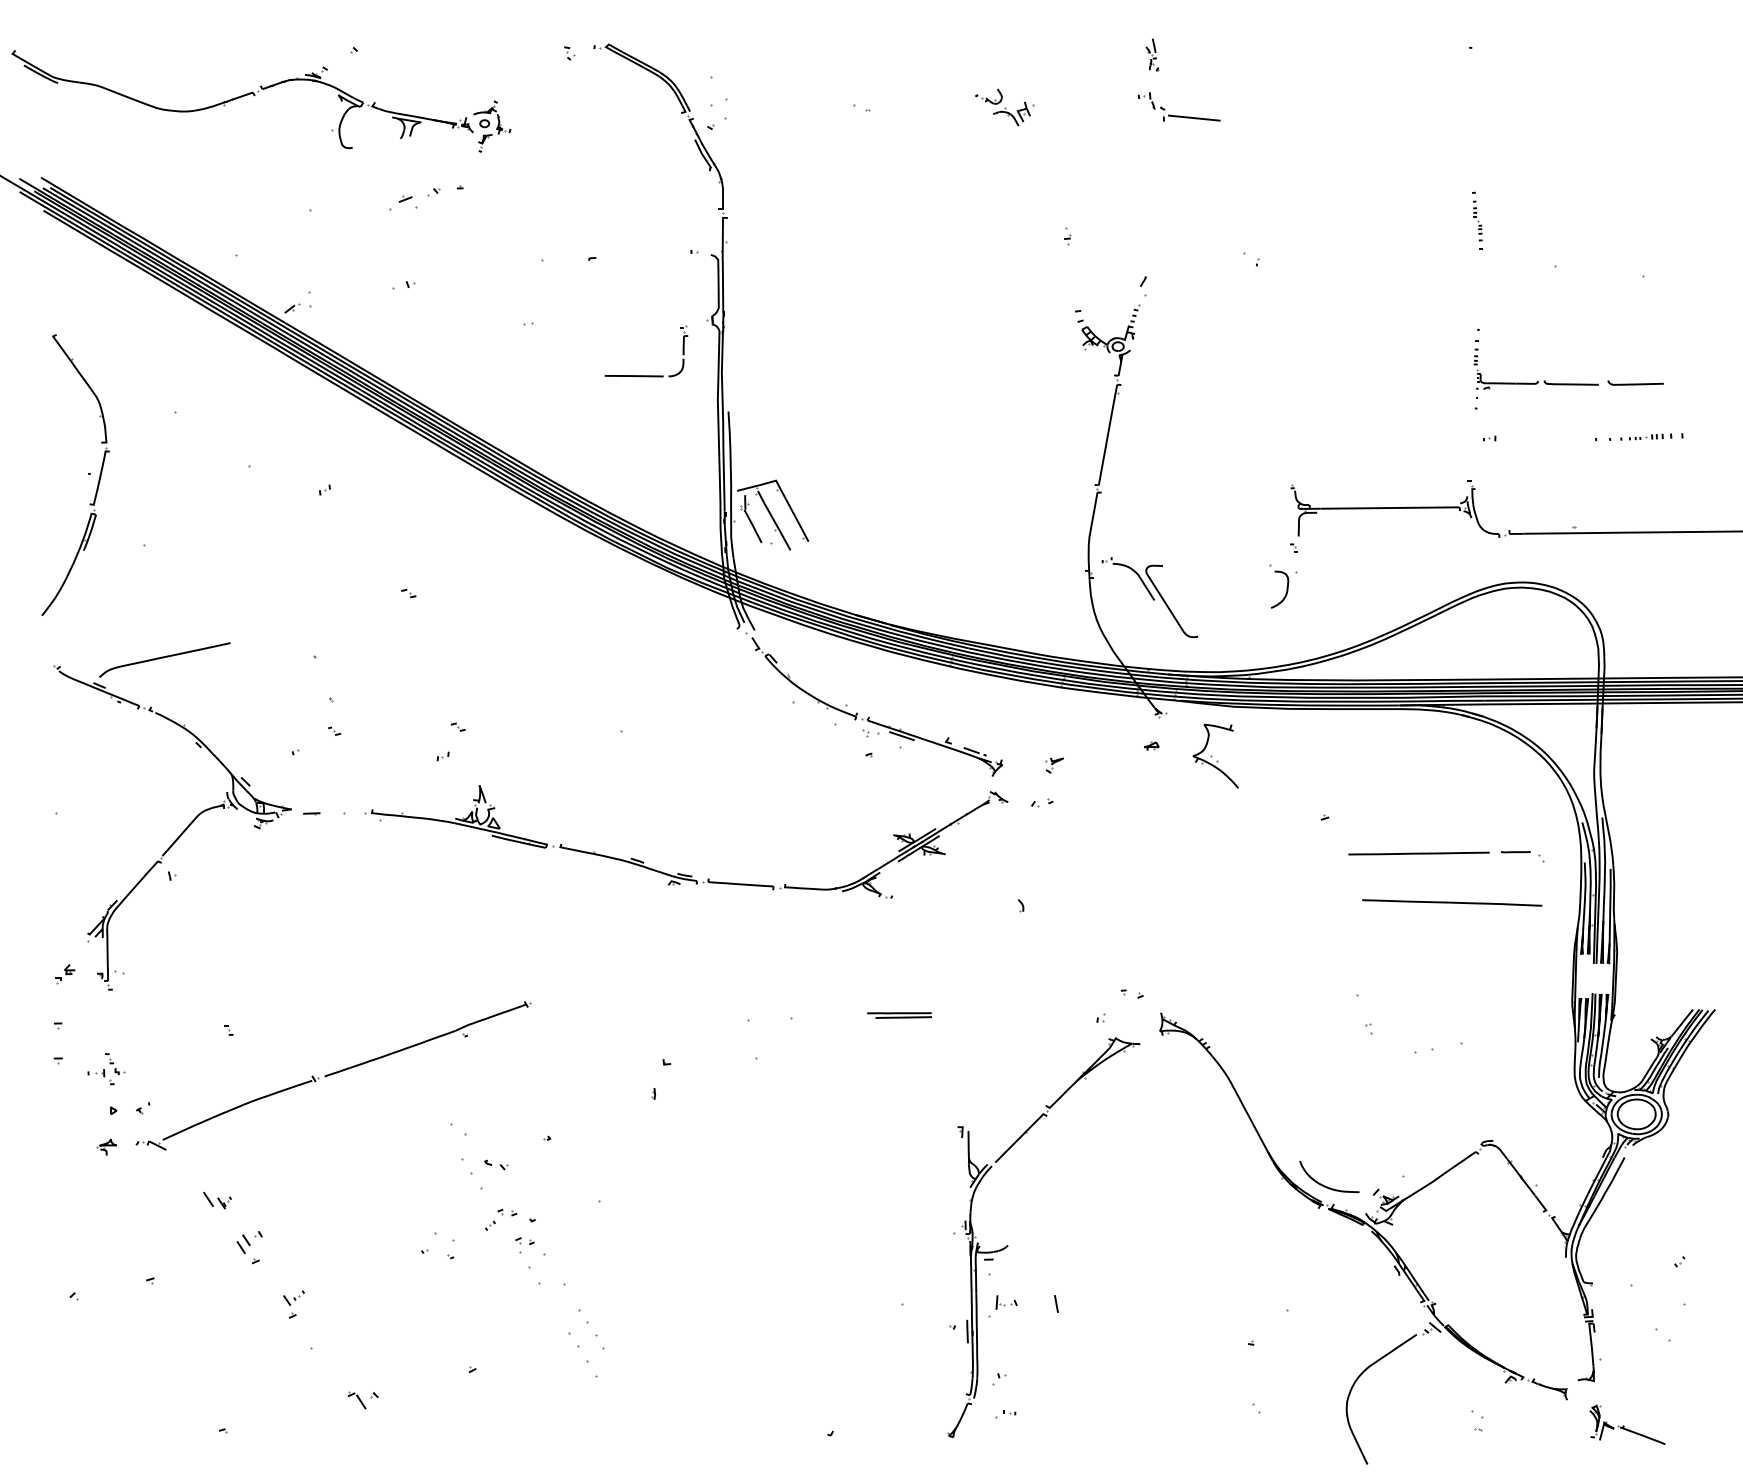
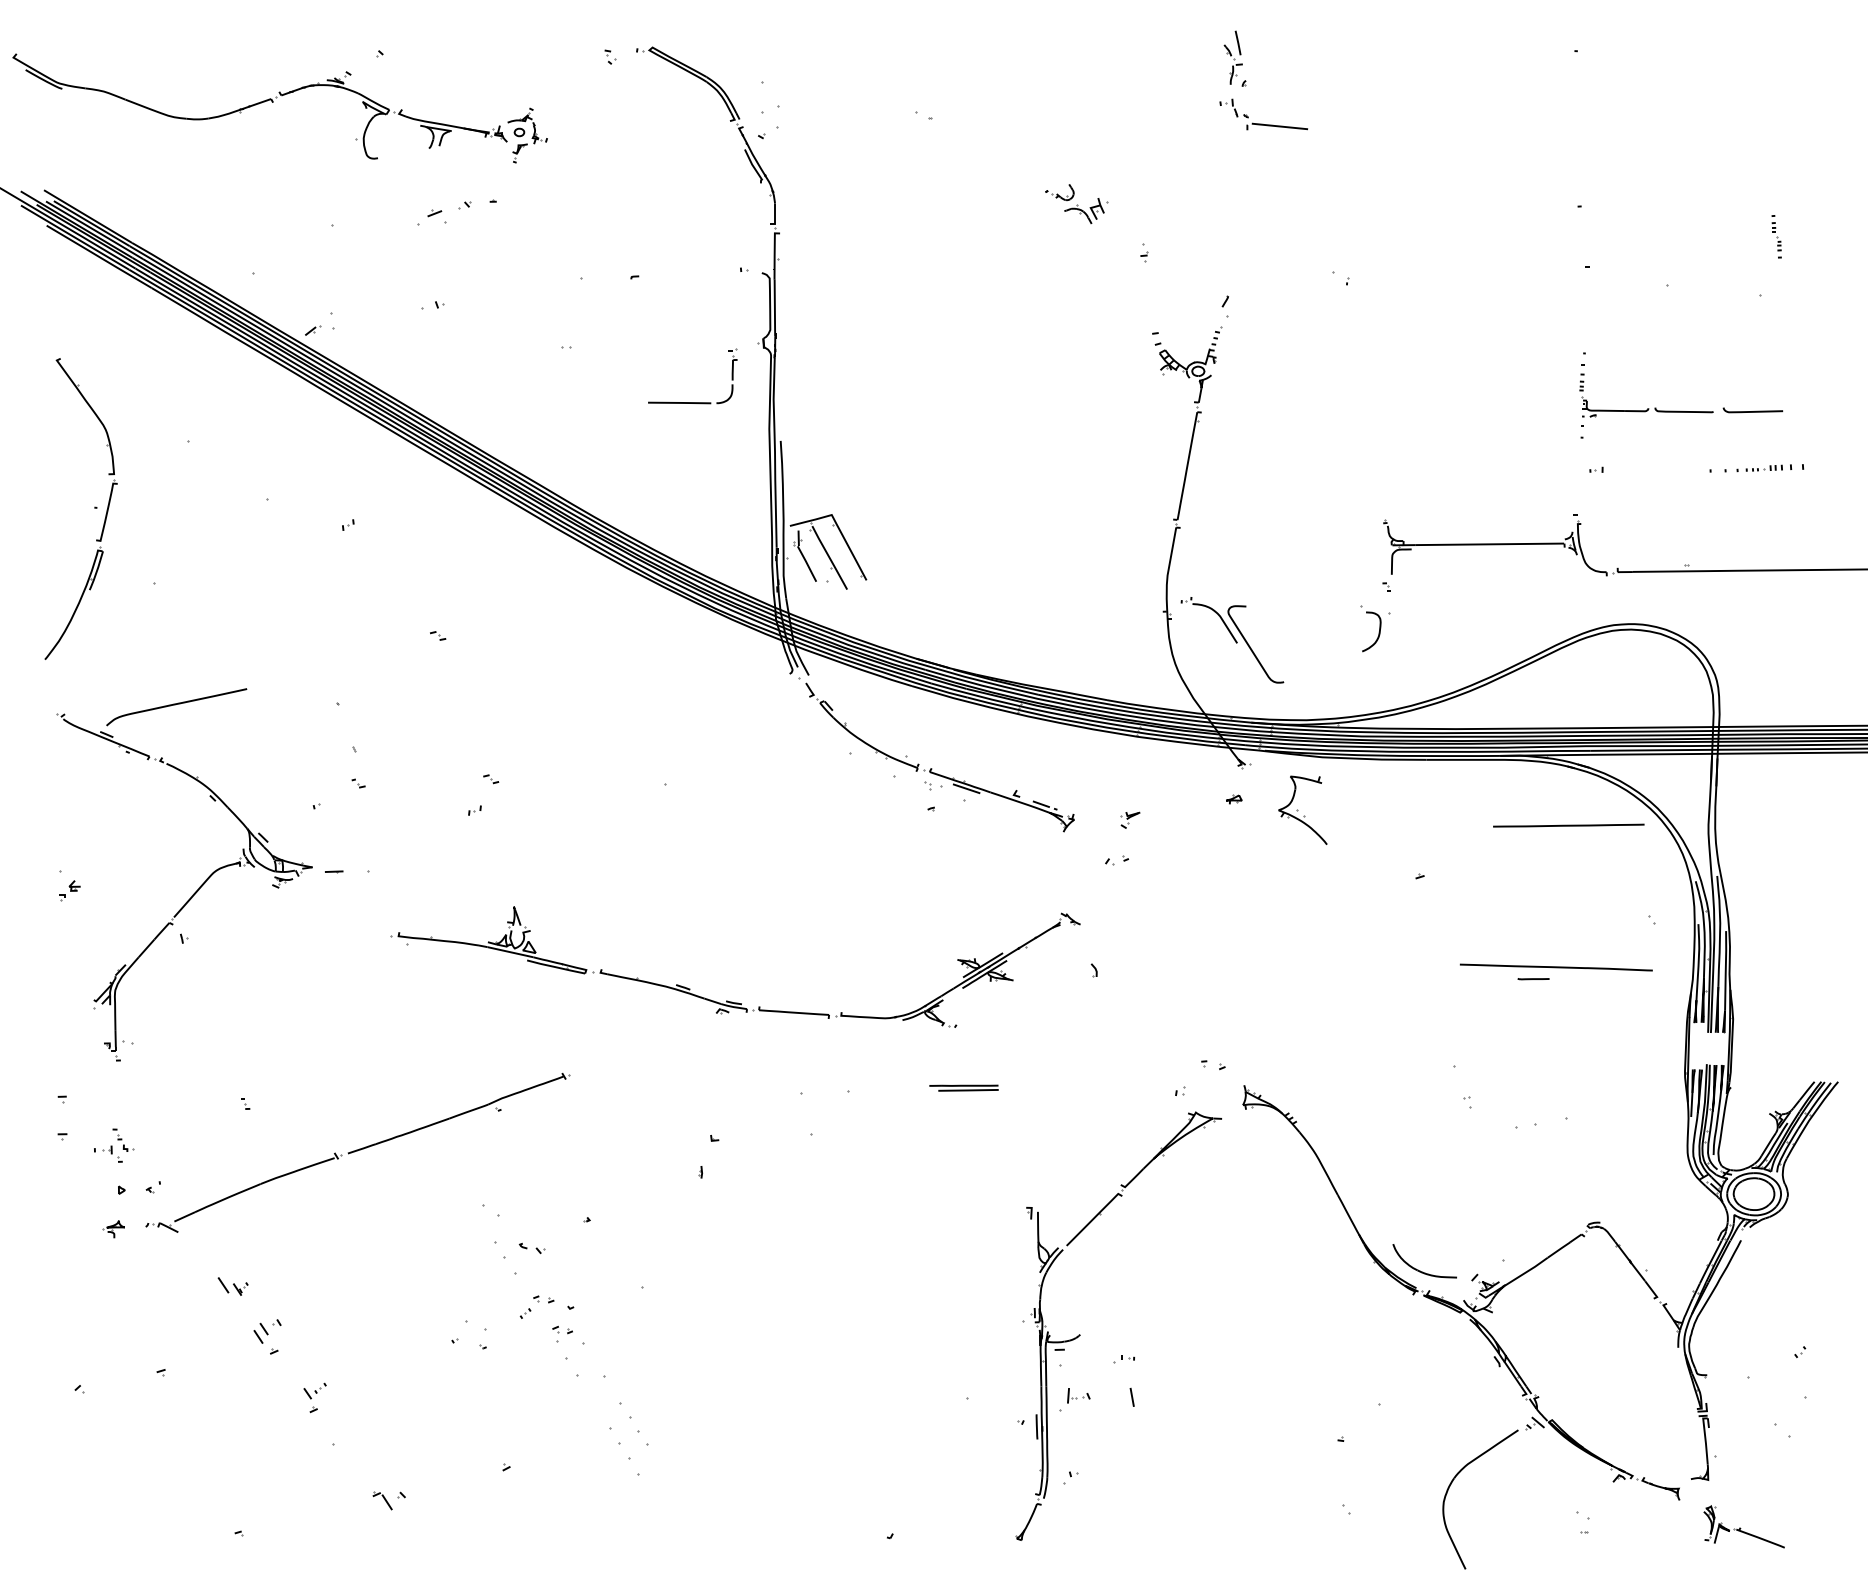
part: (1151, 54) -> (1234, 58), size x1.6
part: (1004, 106) -> (1076, 203), moved
part: (1477, 220) -> (1776, 236), moved
line: (1515, 852) -> (1533, 979), moved
line: (1418, 853) -> (1568, 825), moved
part: (678, 873) -> (727, 1000), moved
part: (64, 973) -> (69, 890), moved
part: (1005, 1414) -> (1123, 1359), moved

